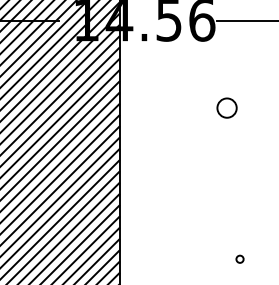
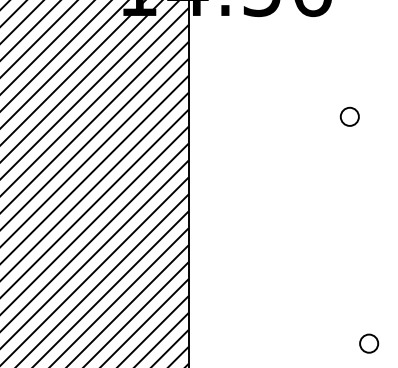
circle: (227, 108) -> (350, 117), size x0.62
circle: (239, 259) -> (368, 344), size x1.67

